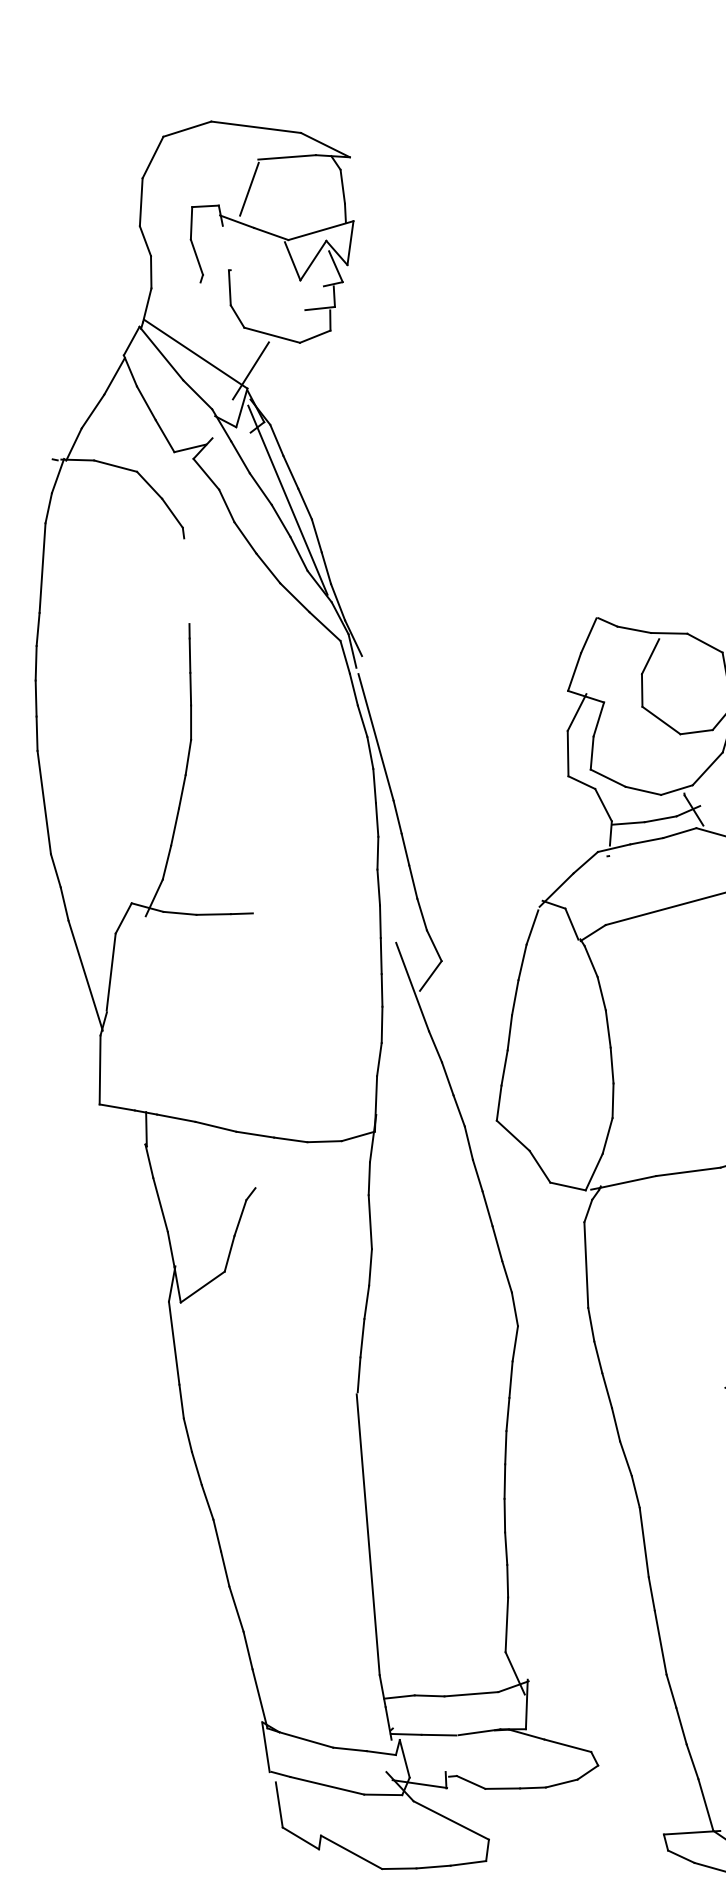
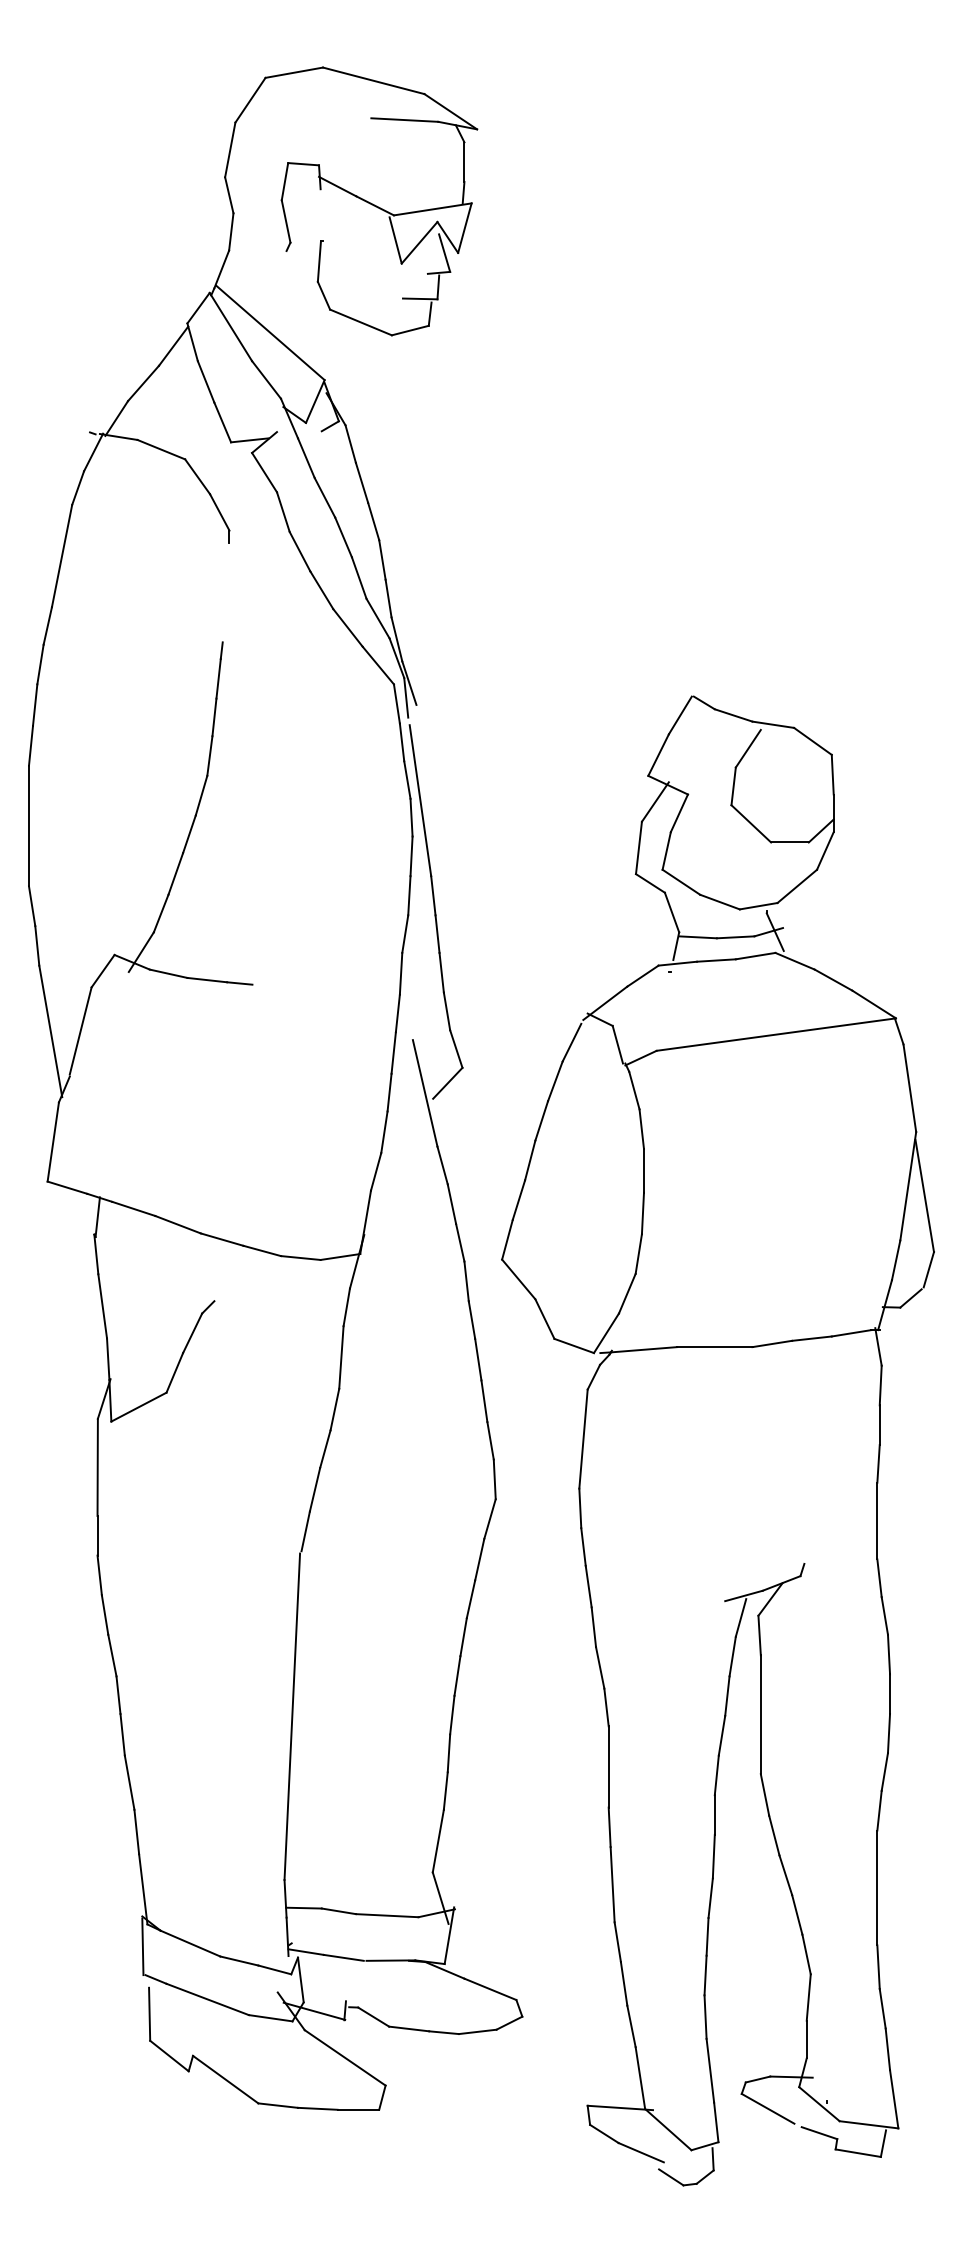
line: (249, 189) -> (356, 151), removed
line: (251, 371) -> (331, 360), removed
line: (287, 500) -> (354, 514), removed

